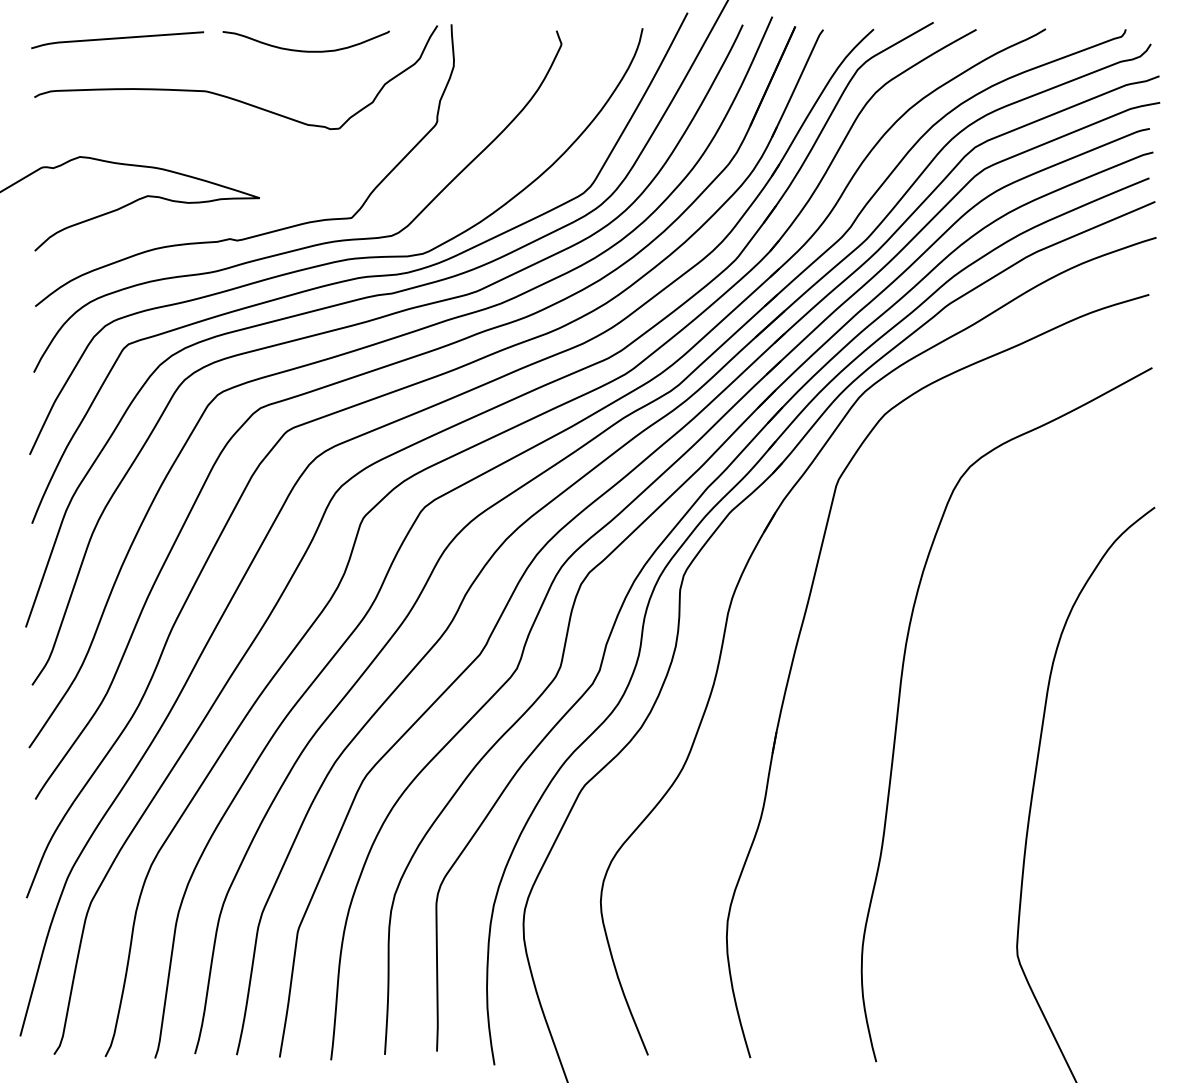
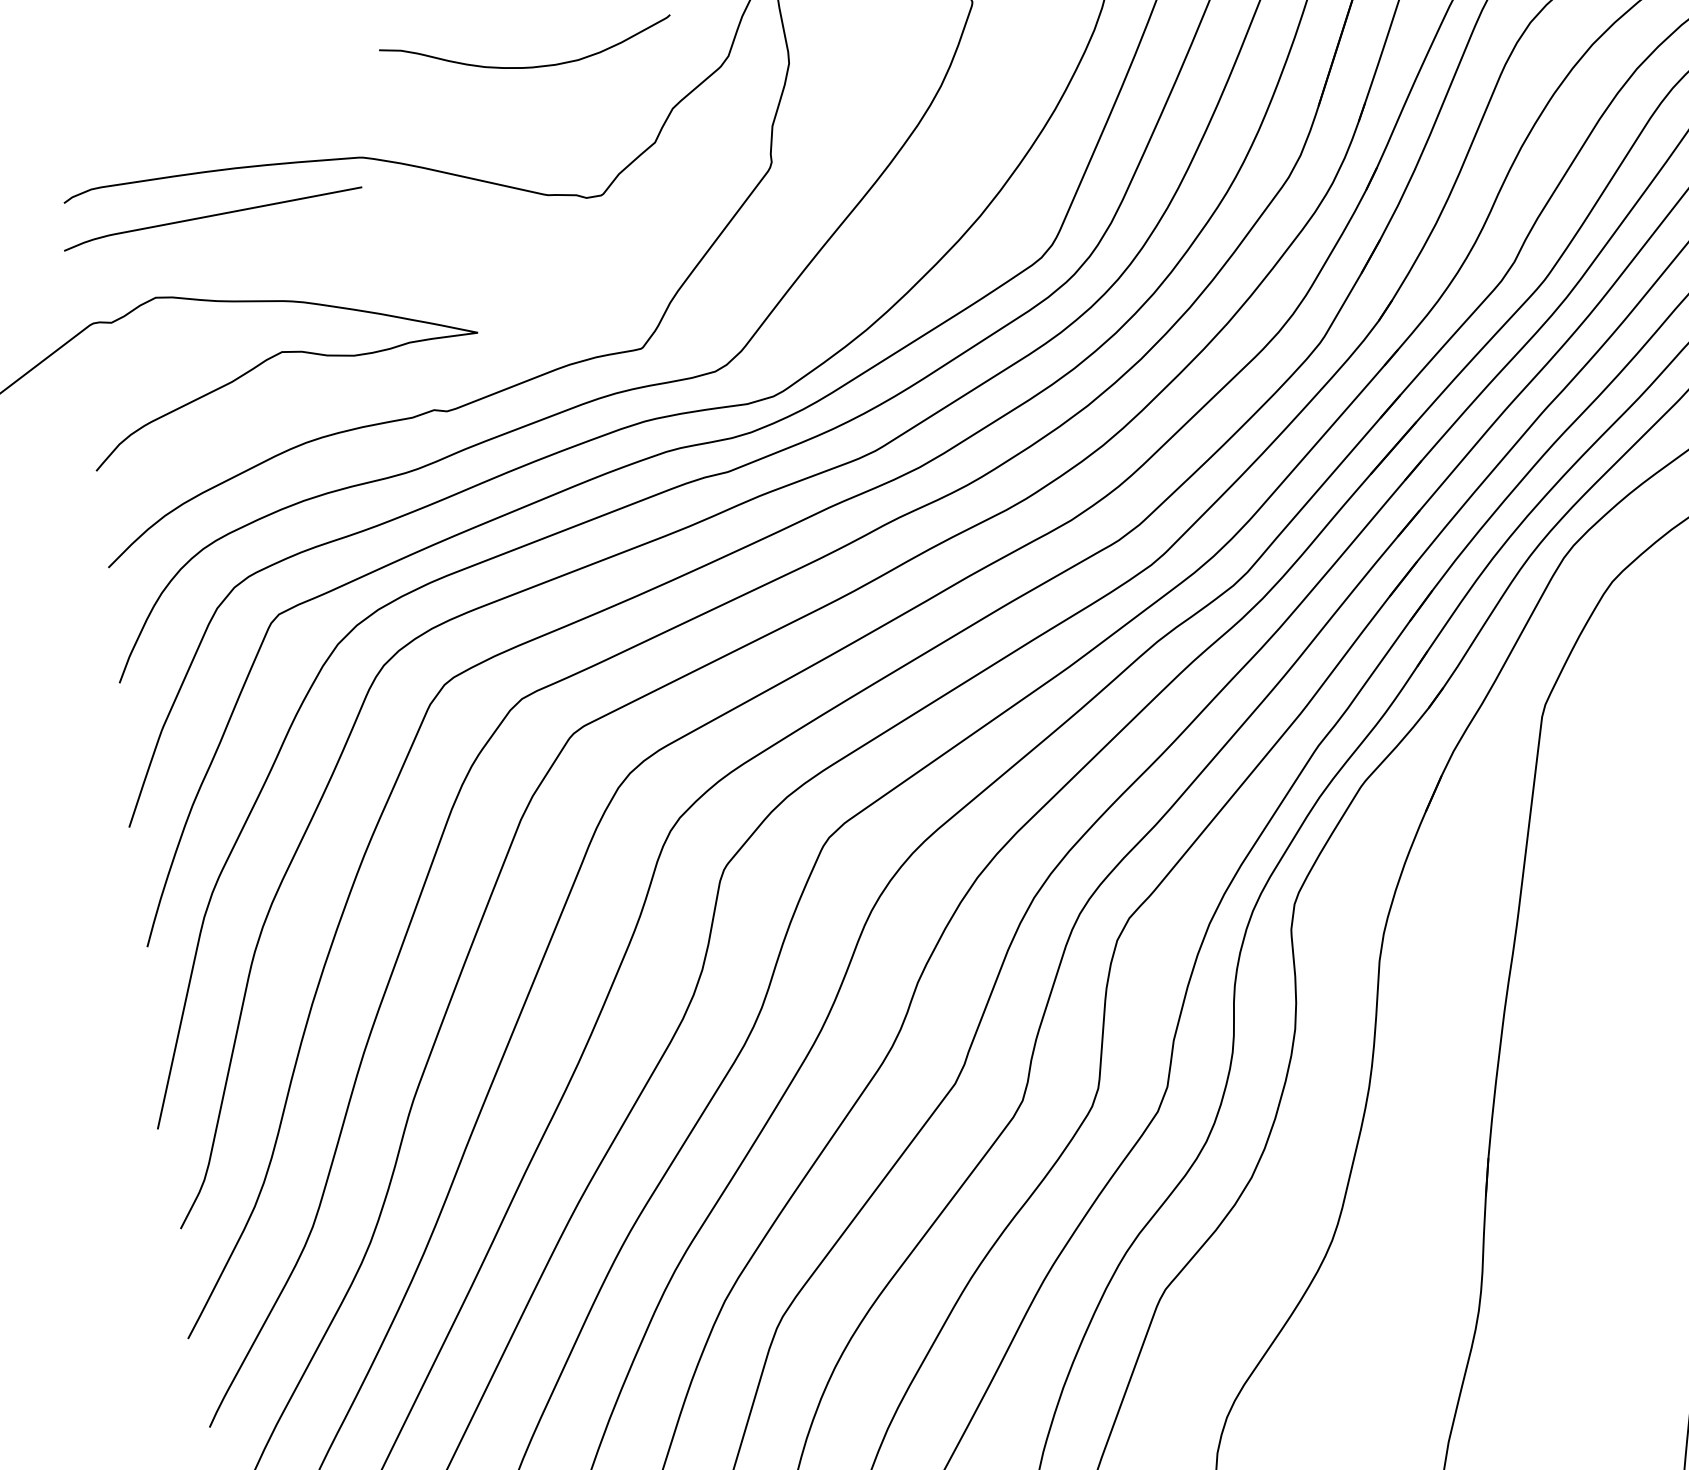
curve: (117, 39) -> (212, 217), moved

